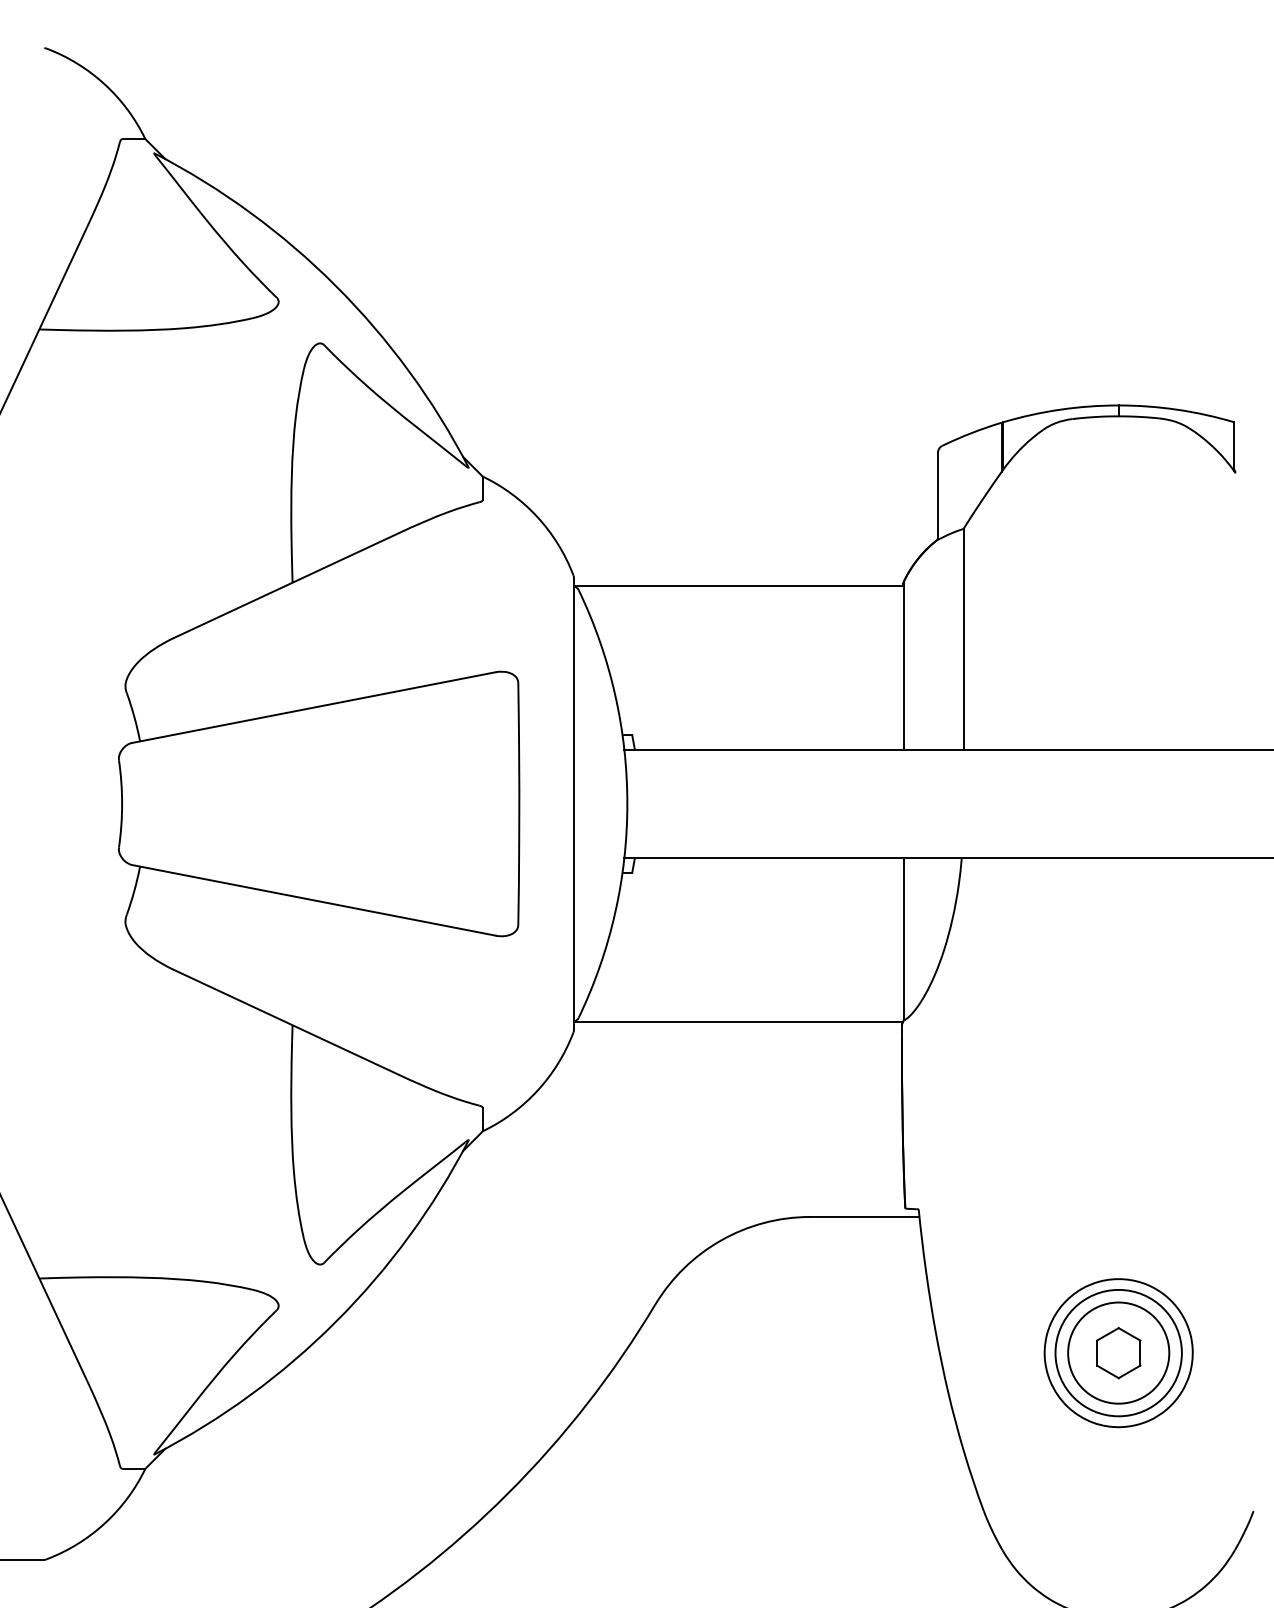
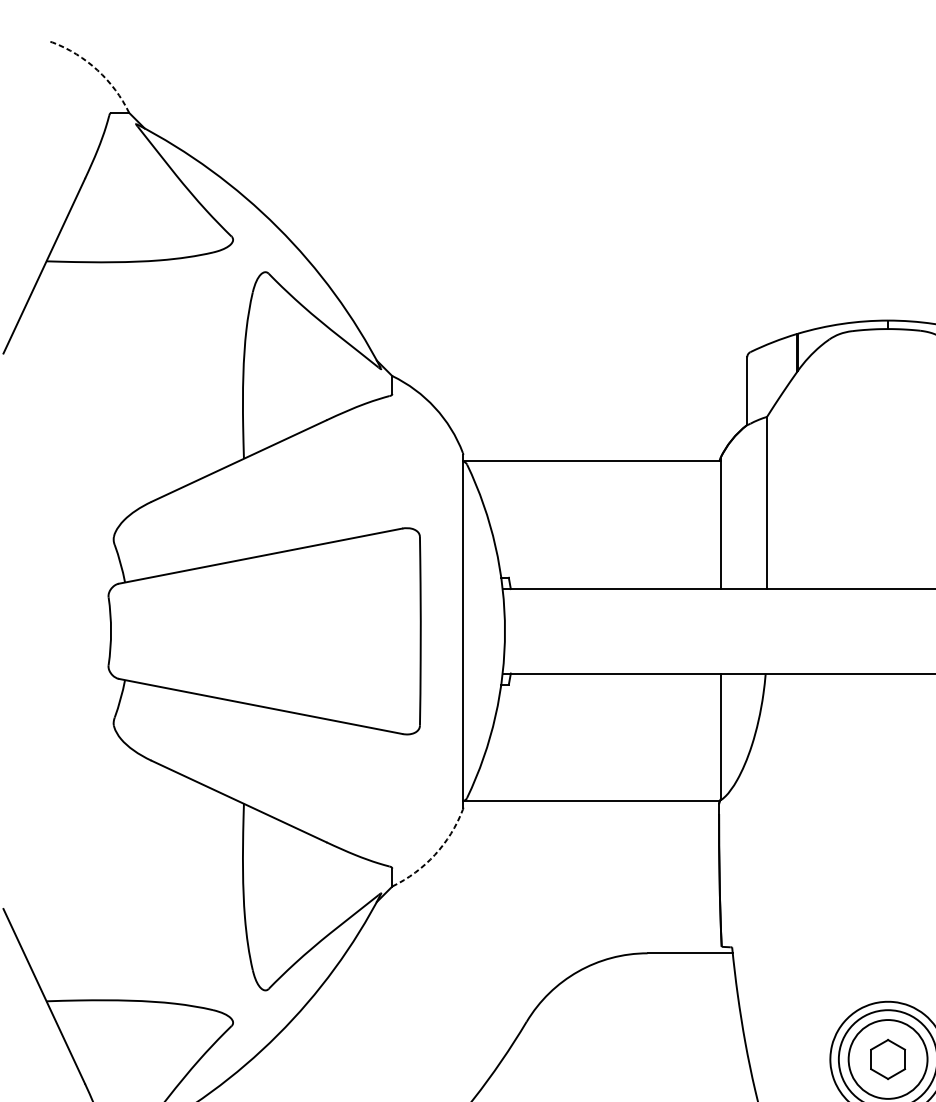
arc: (104, 84) -> (97, 70), solid -> dashed
arc: (537, 1090) -> (434, 854), solid -> dashed

